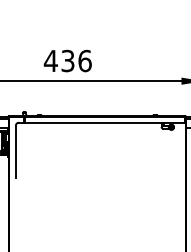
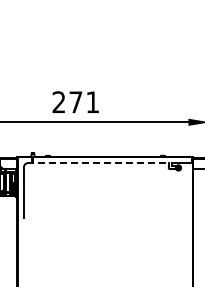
text: (67, 61) -> (75, 102), 436 -> 271
line: (89, 122) -> (97, 163), solid -> dashed

